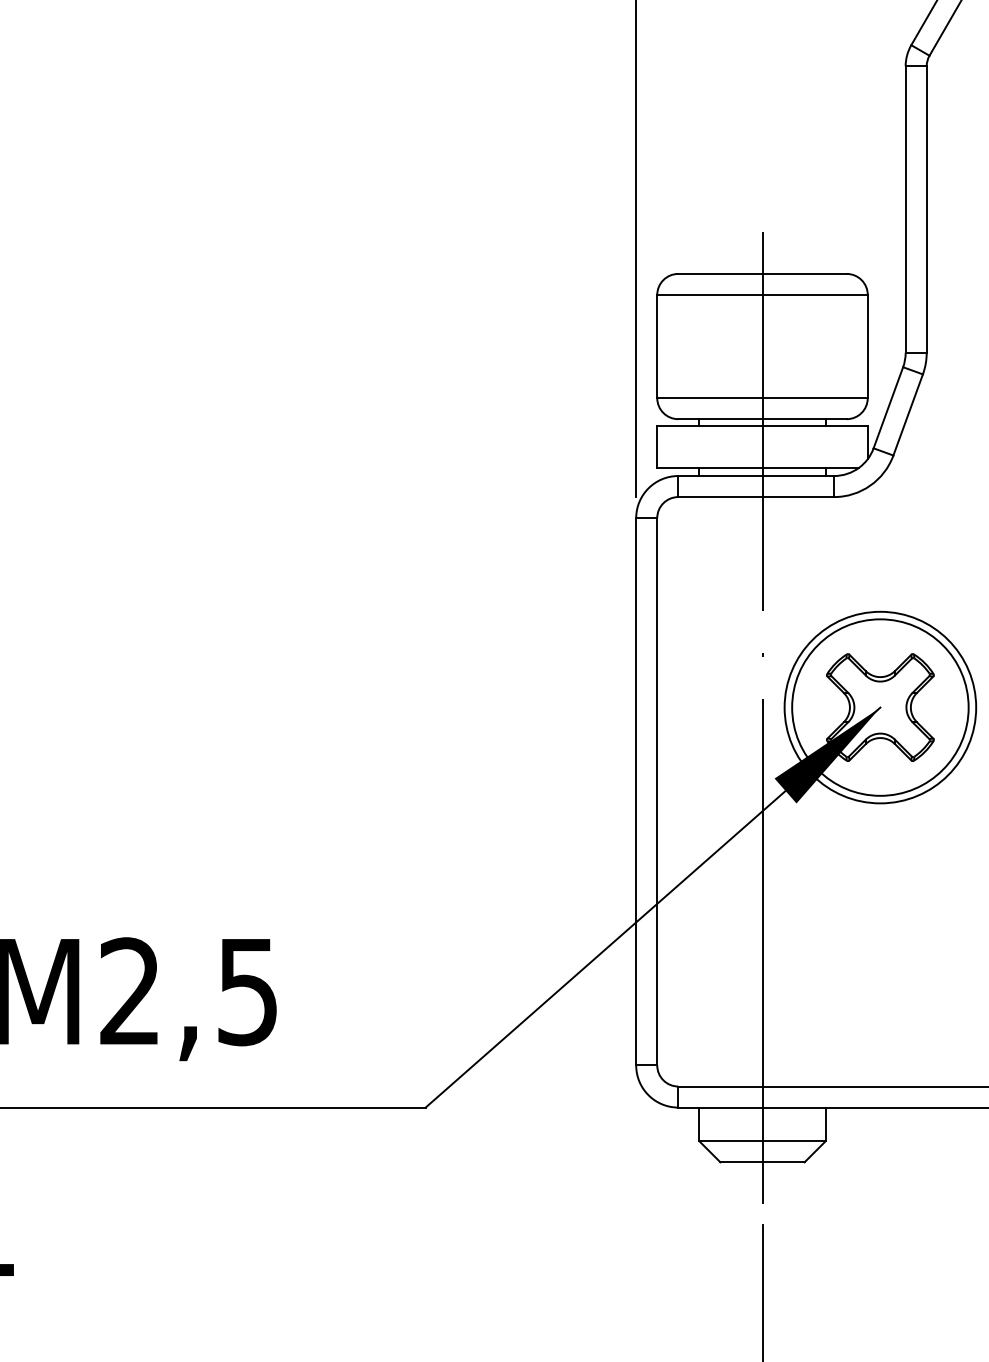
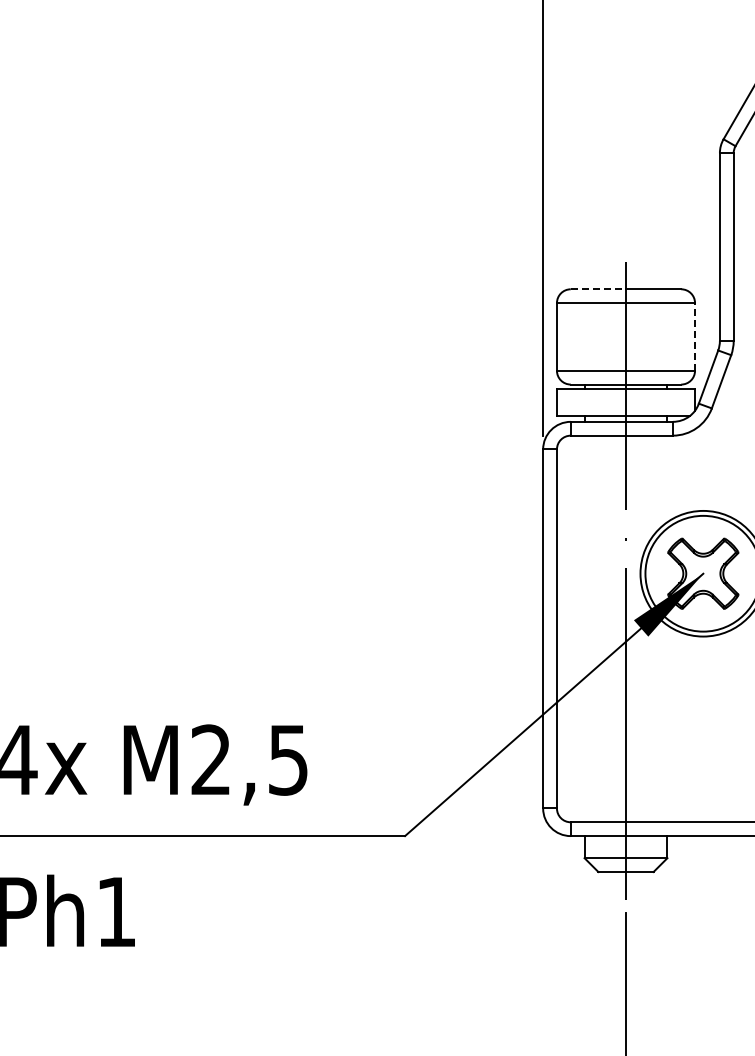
line: (720, 274) -> (598, 289), solid -> dashed
line: (868, 345) -> (695, 336), solid -> dashed

